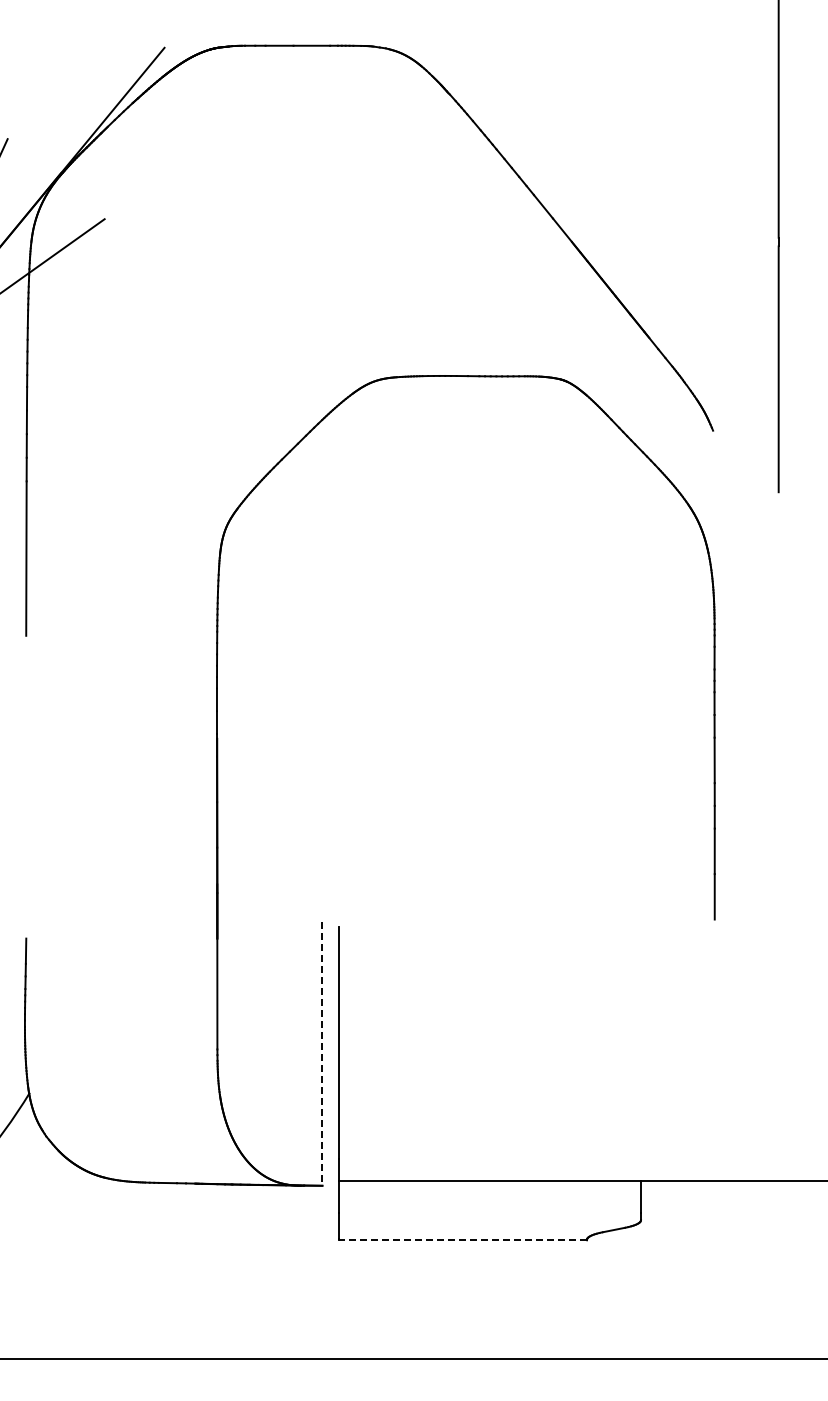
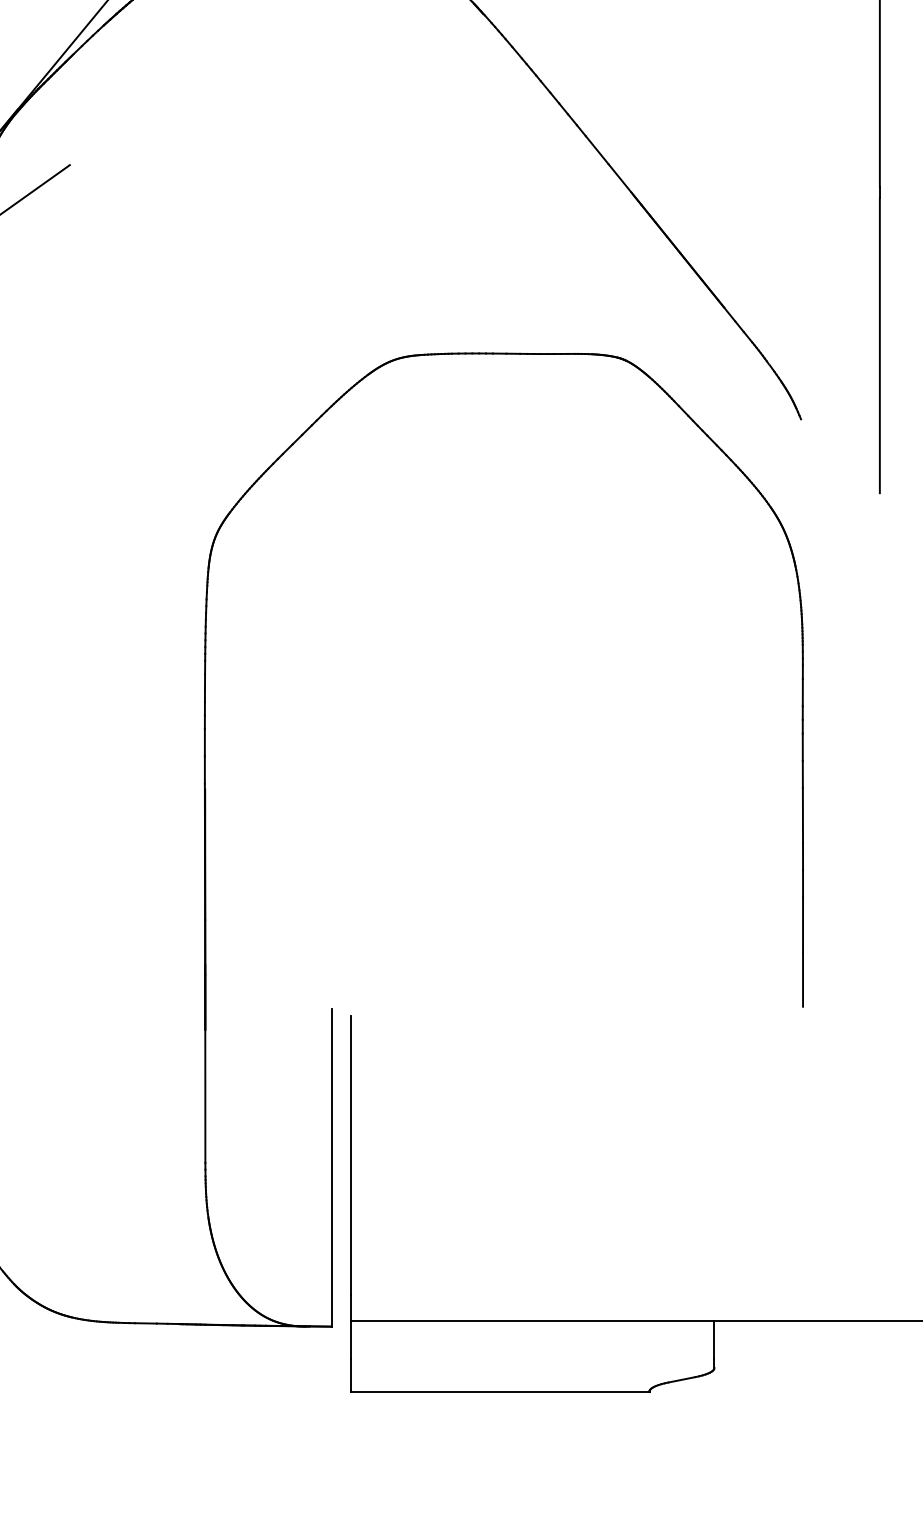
line: (322, 1054) -> (331, 1168), dashed -> solid
line: (462, 1240) -> (499, 1392), dashed -> solid

